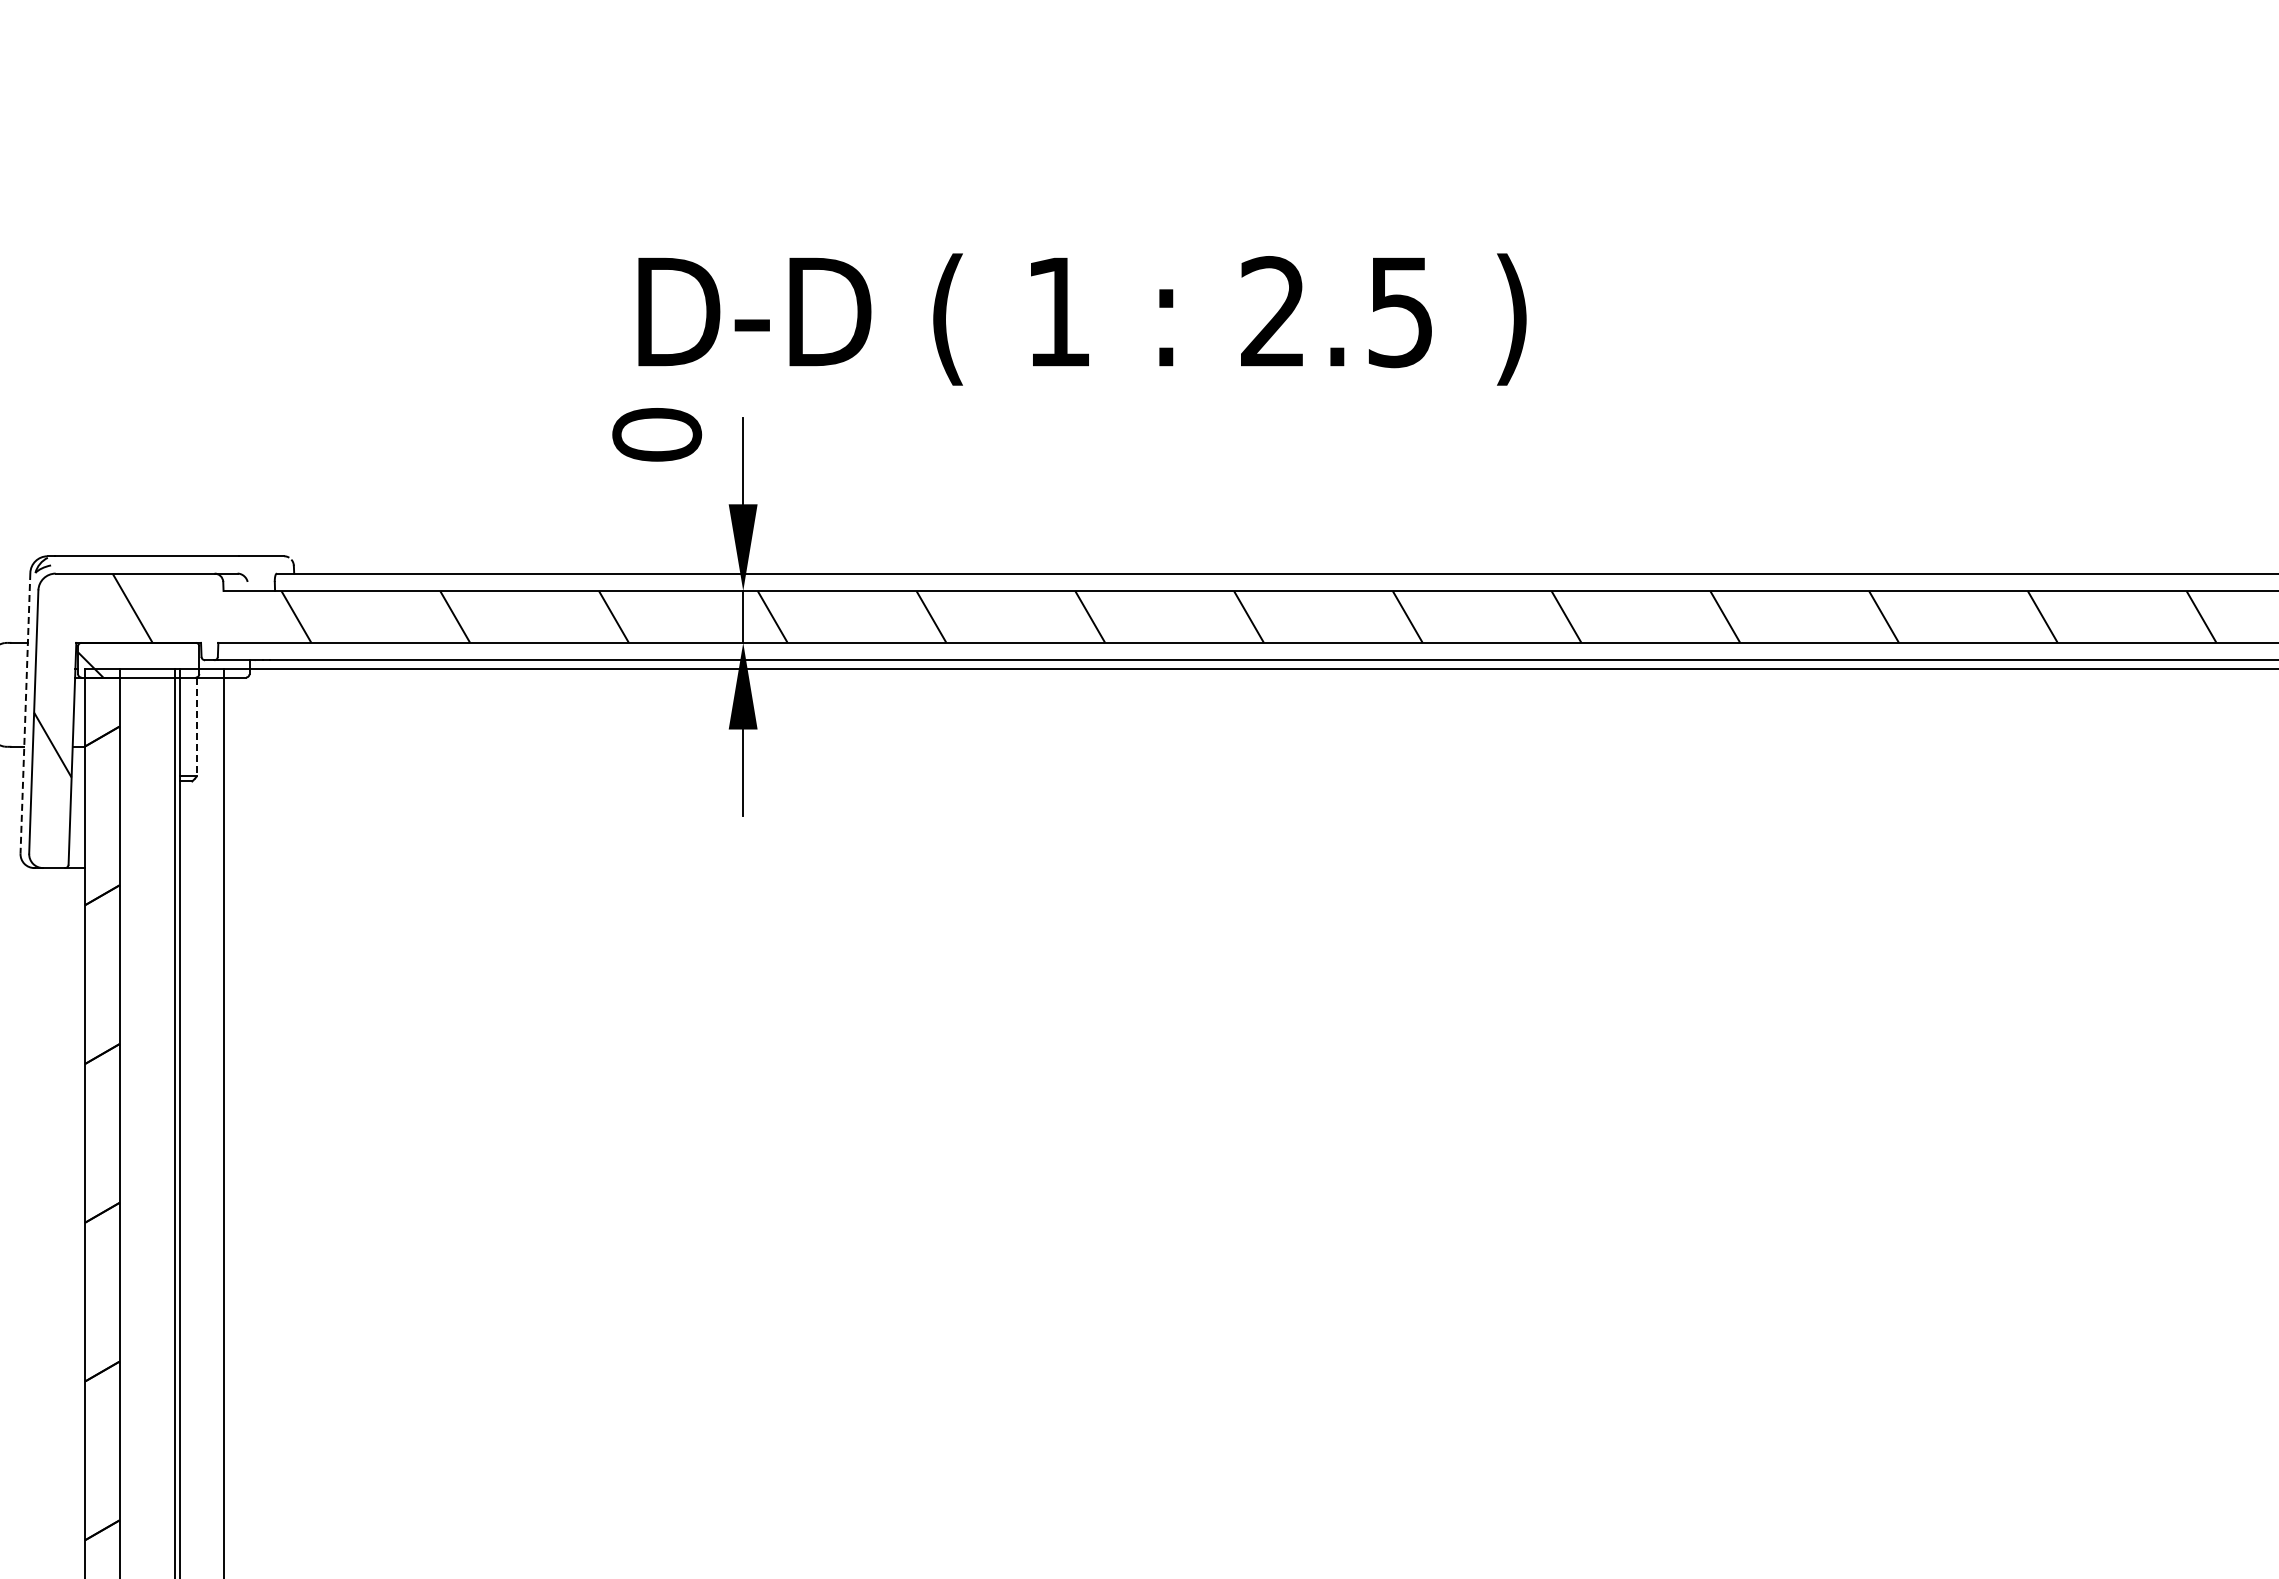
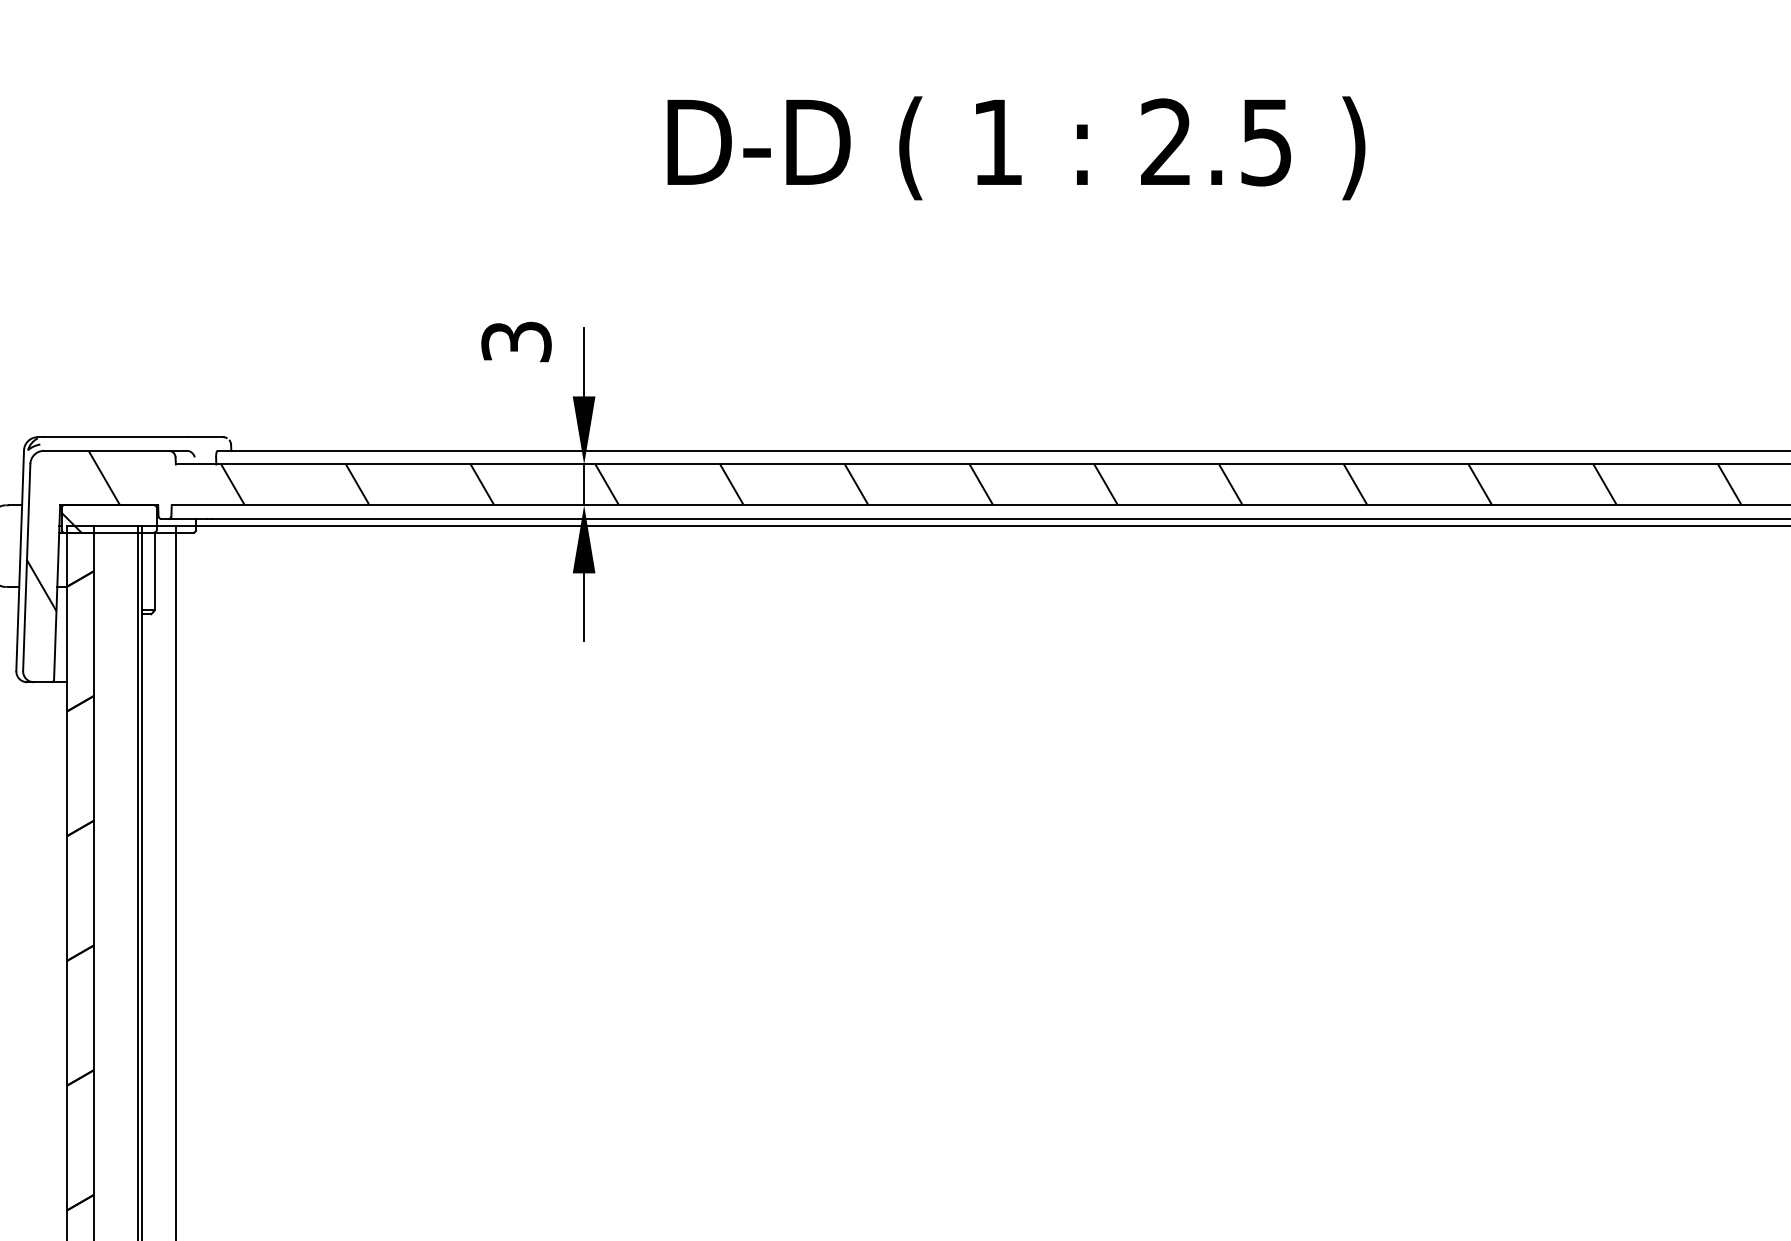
text: (1082, 319) -> (1016, 148), moved
text: (657, 434) -> (516, 341), 0 -> 3
line: (25, 713) -> (20, 560), dashed -> solid
line: (197, 727) -> (155, 571), dashed -> solid

